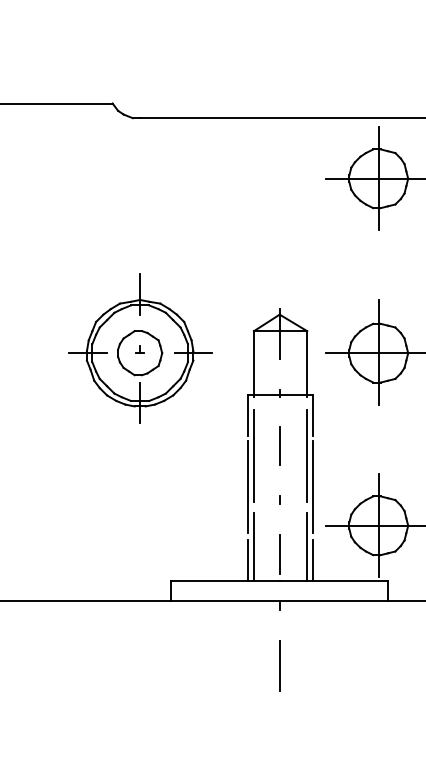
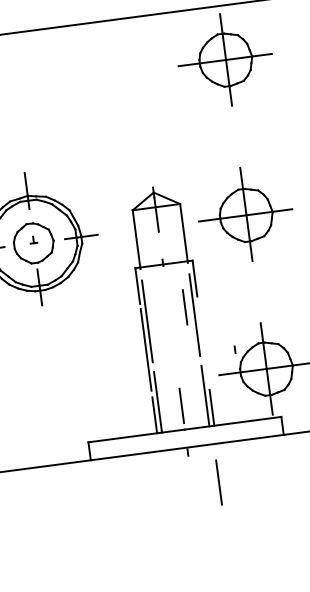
line: (279, 445) -> (184, 307), moved
line: (312, 487) -> (203, 342), removed
line: (279, 499) -> (234, 349), moved
line: (279, 665) -> (218, 481), moved

